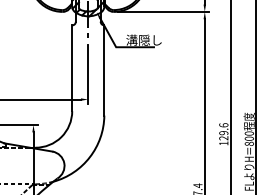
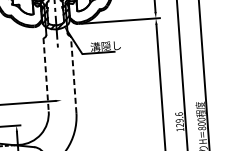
line: (72, 68) -> (46, 74), solid -> dashed
line: (104, 69) -> (73, 73), solid -> dashed
line: (88, 74) -> (60, 79), removed

